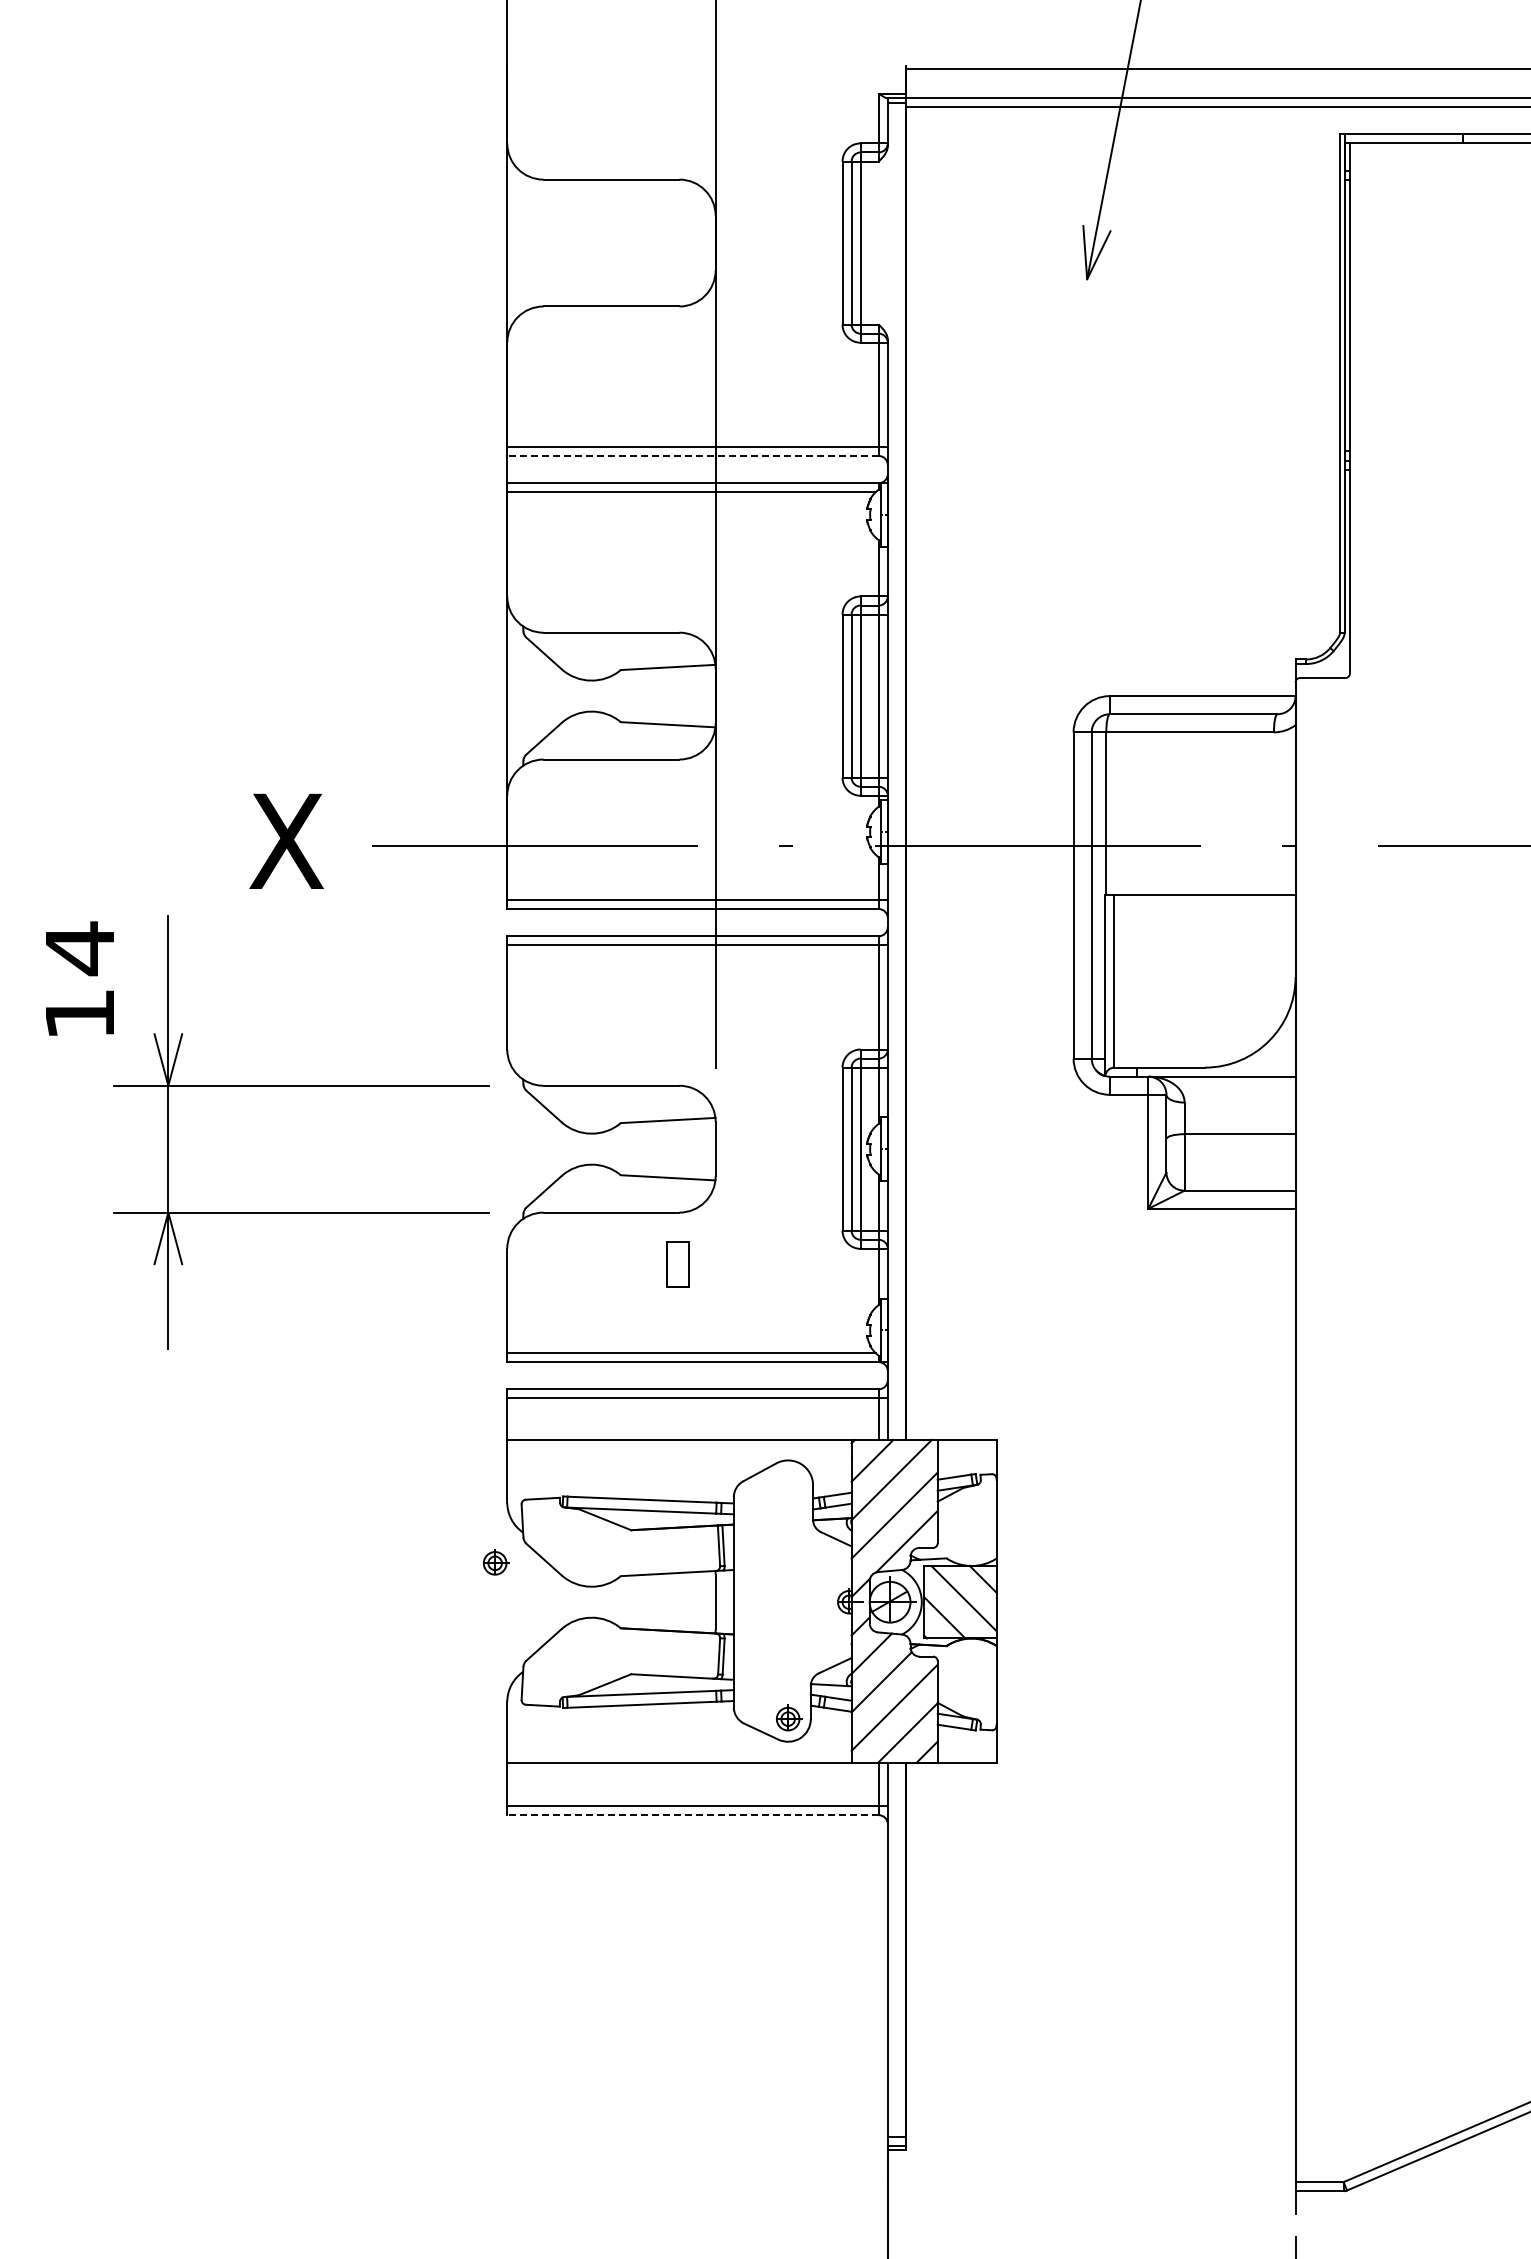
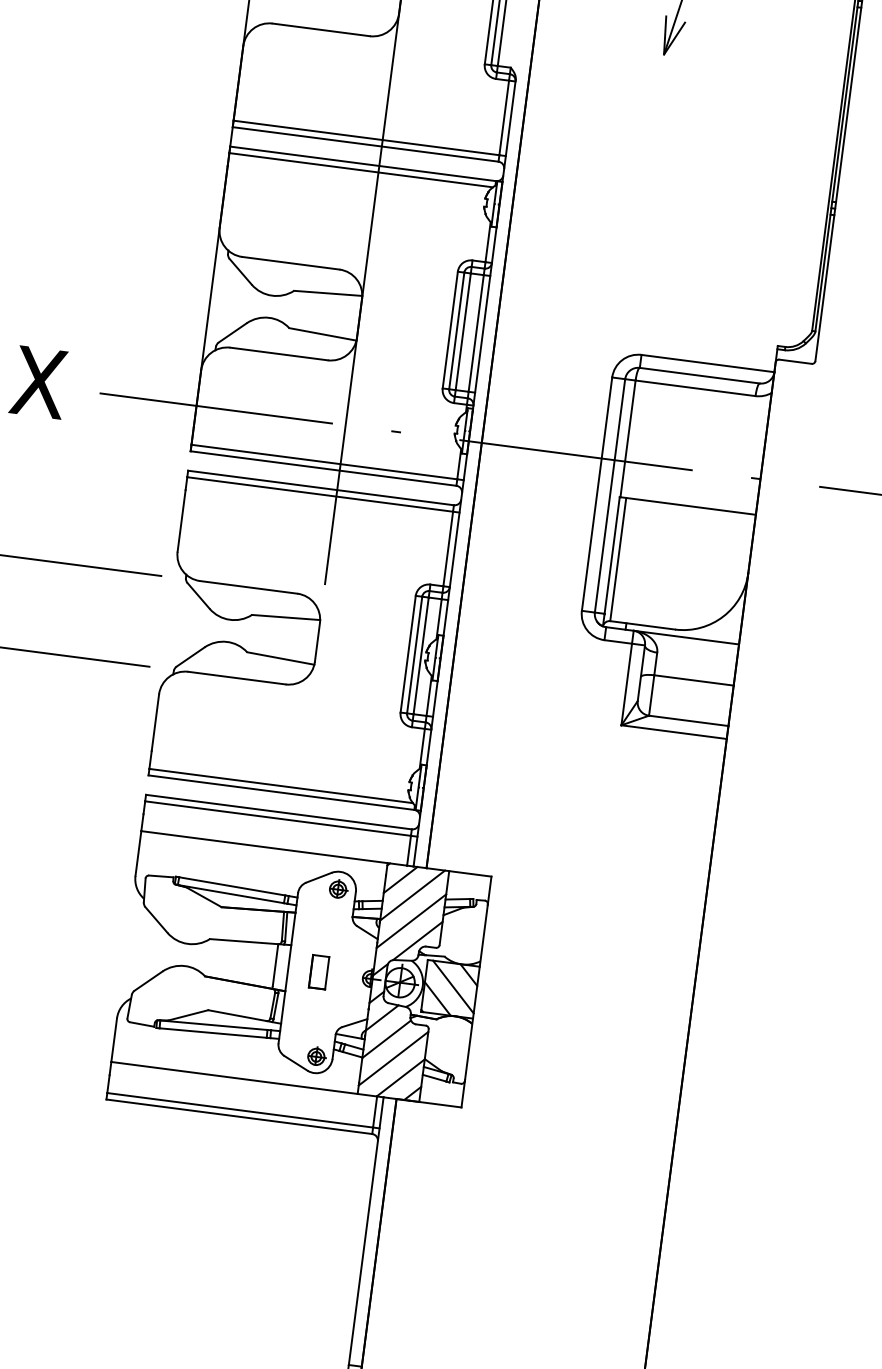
line: (693, 456) -> (365, 144), dashed -> solid
part: (677, 1264) -> (318, 972), moved
part: (496, 1562) -> (339, 889), moved
line: (693, 1815) -> (239, 1117), dashed -> solid

